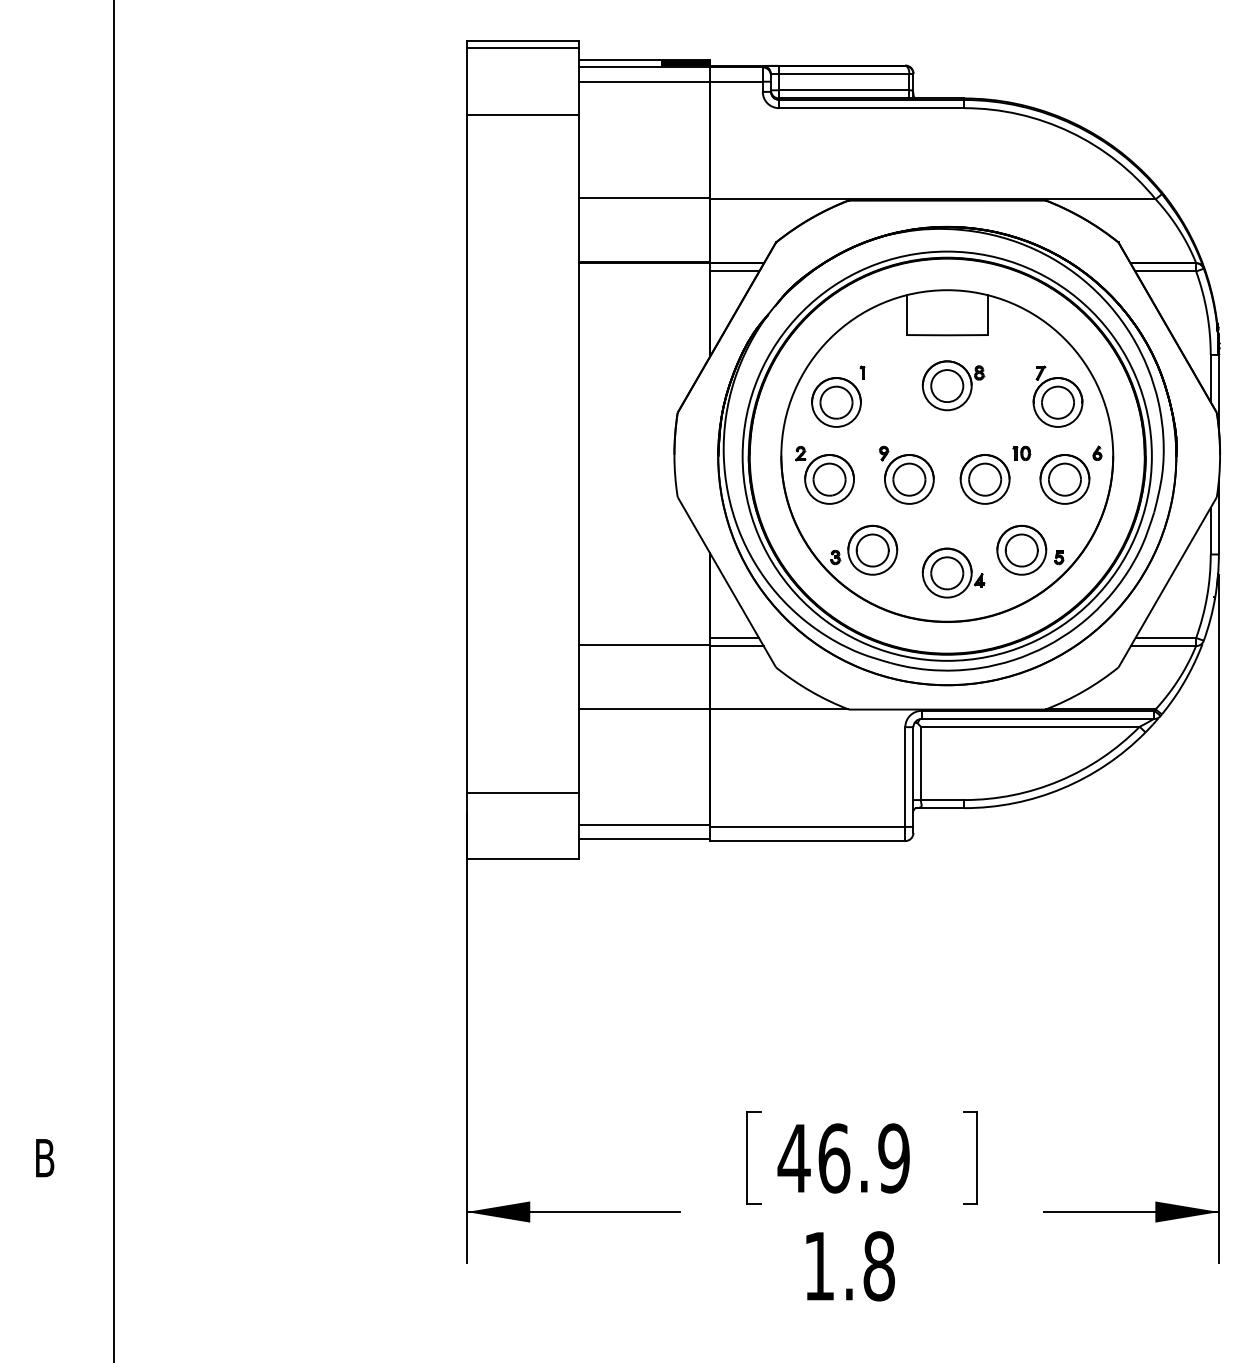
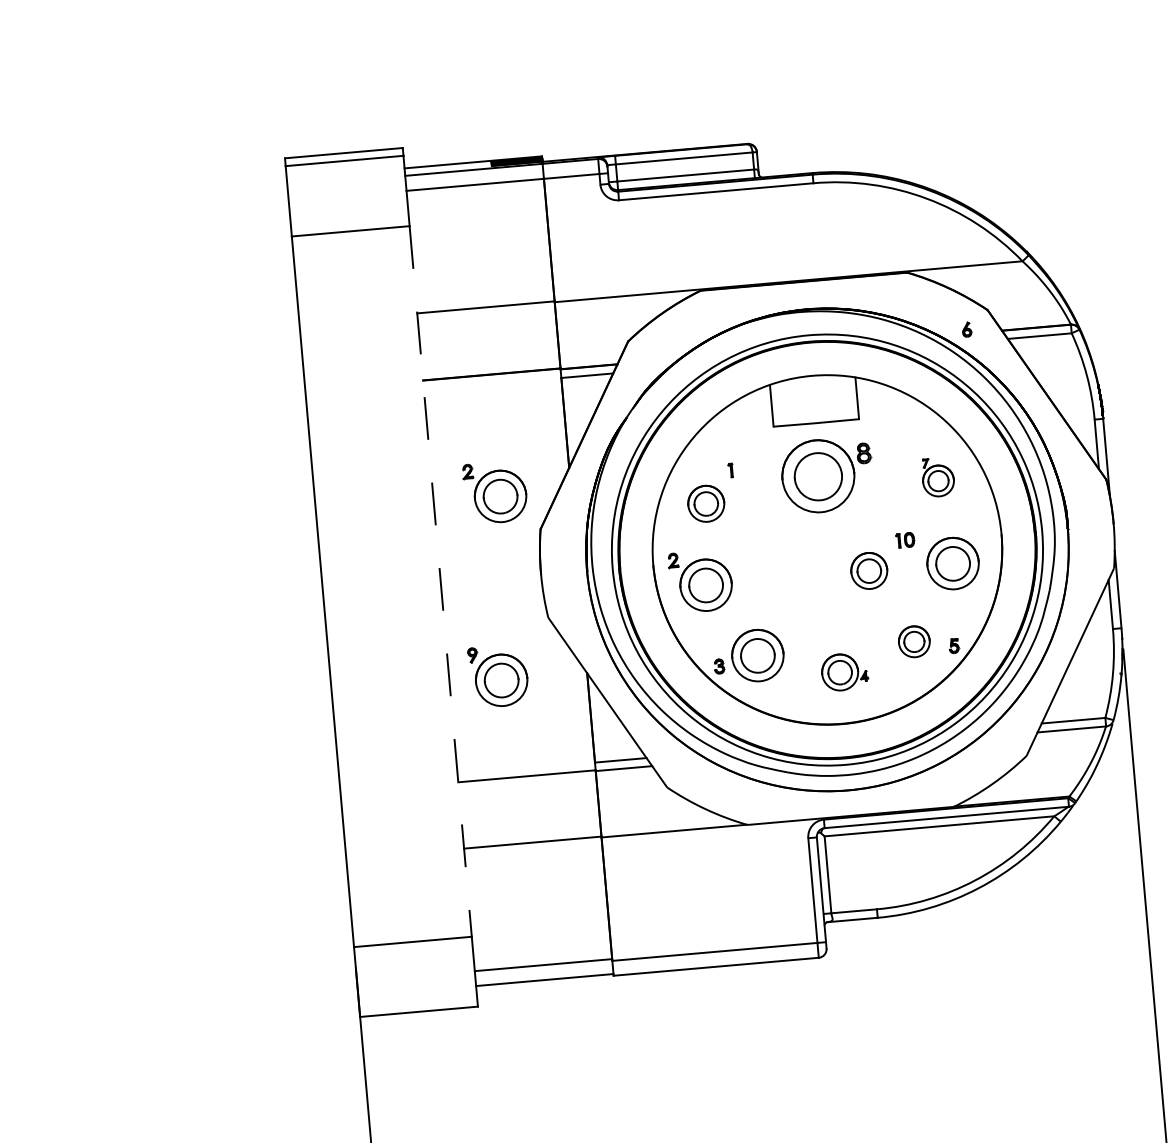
part: (637, 374) -> (494, 492), added
part: (953, 385) -> (827, 475), size x1.4
part: (1057, 396) -> (937, 477), size x0.6
part: (836, 402) -> (706, 503), size x0.7
part: (1097, 452) -> (966, 328), moved
line: (578, 453) -> (440, 581), solid -> dashed
part: (906, 474) -> (498, 675), moved
part: (984, 479) -> (868, 571), size x0.7
part: (1021, 549) -> (913, 641), size x0.6
part: (953, 572) -> (844, 671), size x0.7

